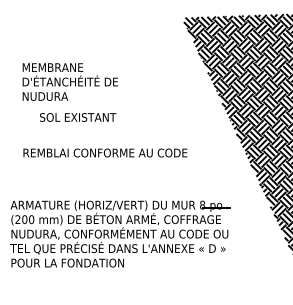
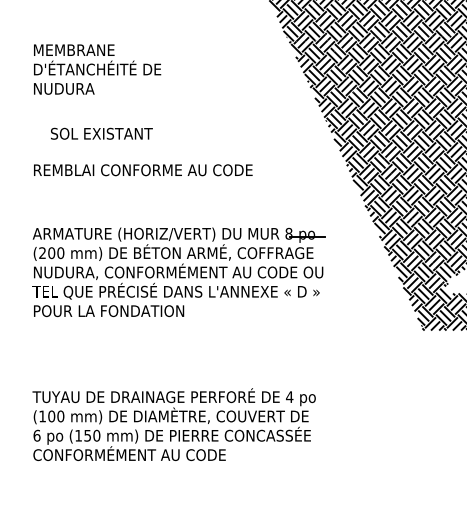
text: (70, 82) -> (97, 69), moved
text: (77, 117) -> (101, 133), moved
text: (105, 153) -> (143, 170), moved

